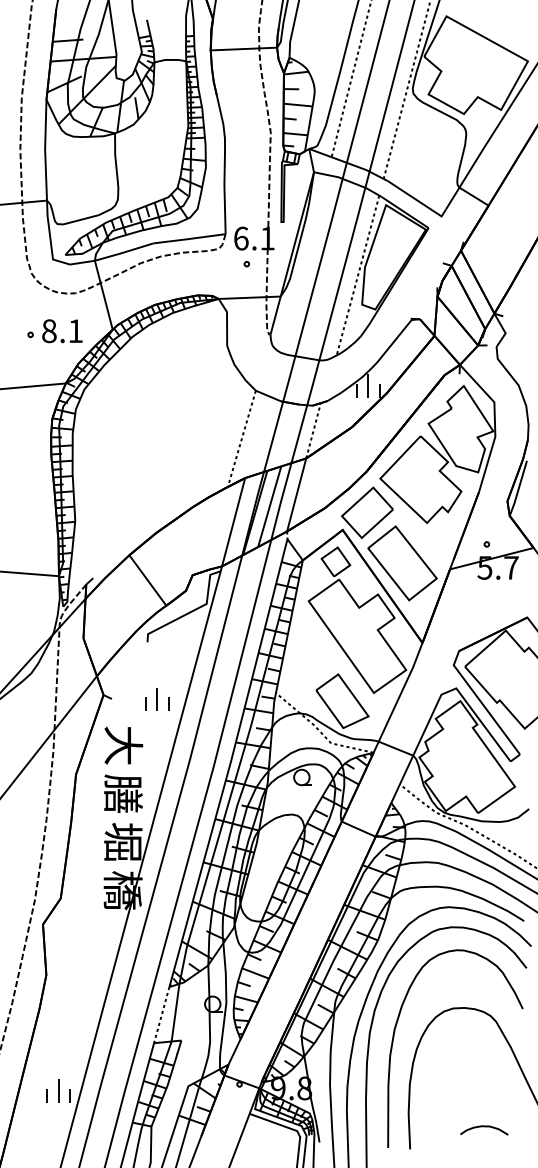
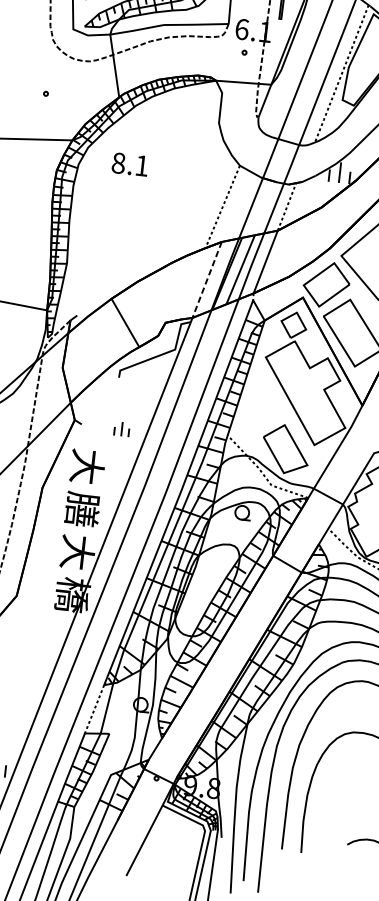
text: (62, 331) -> (130, 164), moved
line: (233, 522) -> (207, 280), solid -> dashed
part: (157, 699) -> (122, 429), size x0.7
text: (123, 842) -> (77, 552), 堀 -> 大

